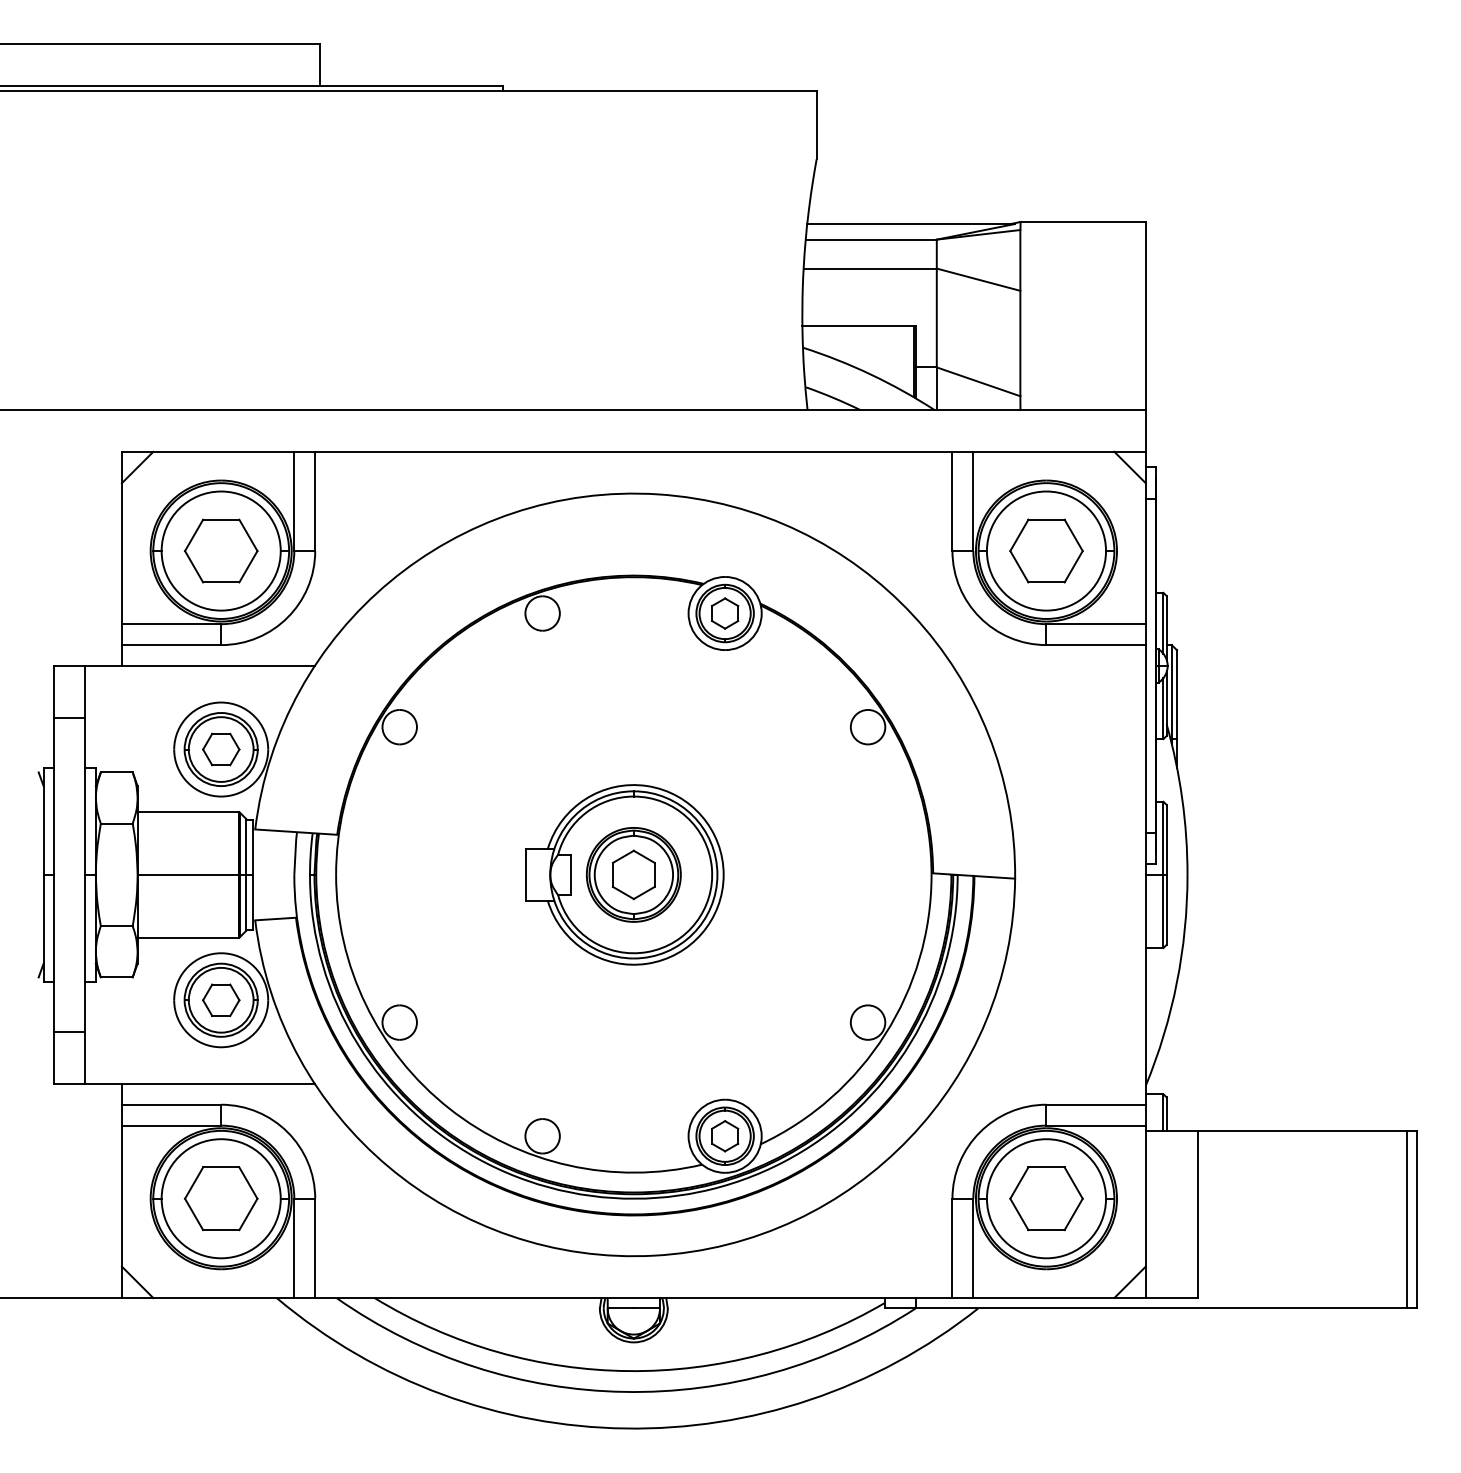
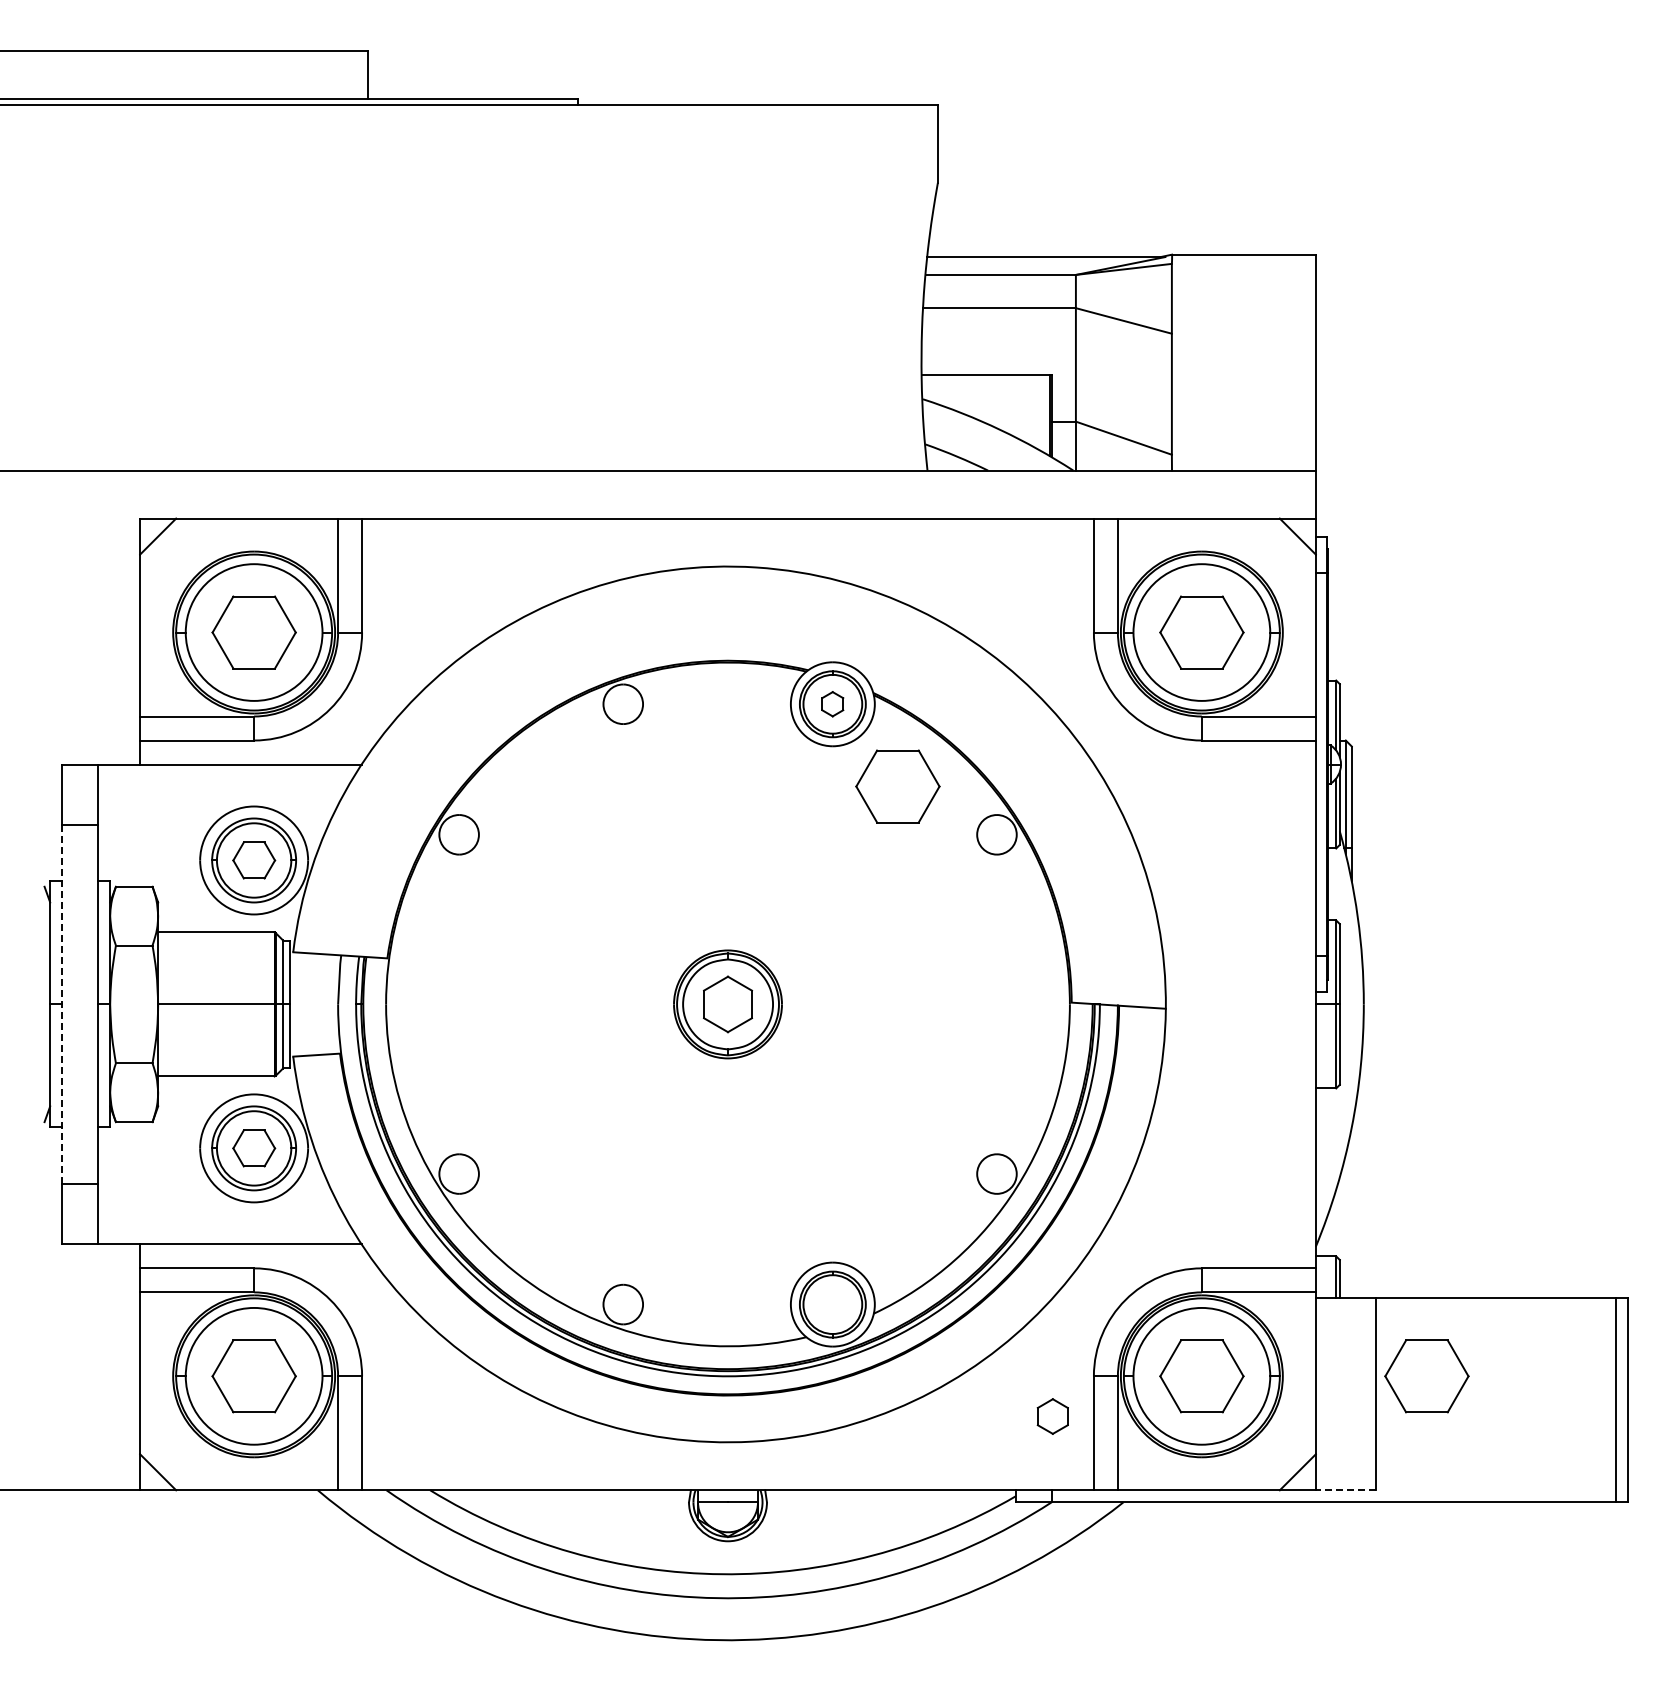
part: (724, 612) -> (832, 703), size x0.7
part: (781, 685) -> (897, 786), added
line: (54, 874) -> (62, 1004), solid -> dashed
part: (624, 874) -> (717, 1004), removed
part: (724, 1136) -> (1052, 1416), moved
part: (1242, 1198) -> (1426, 1376), added
line: (1171, 1298) -> (1345, 1490), solid -> dashed

